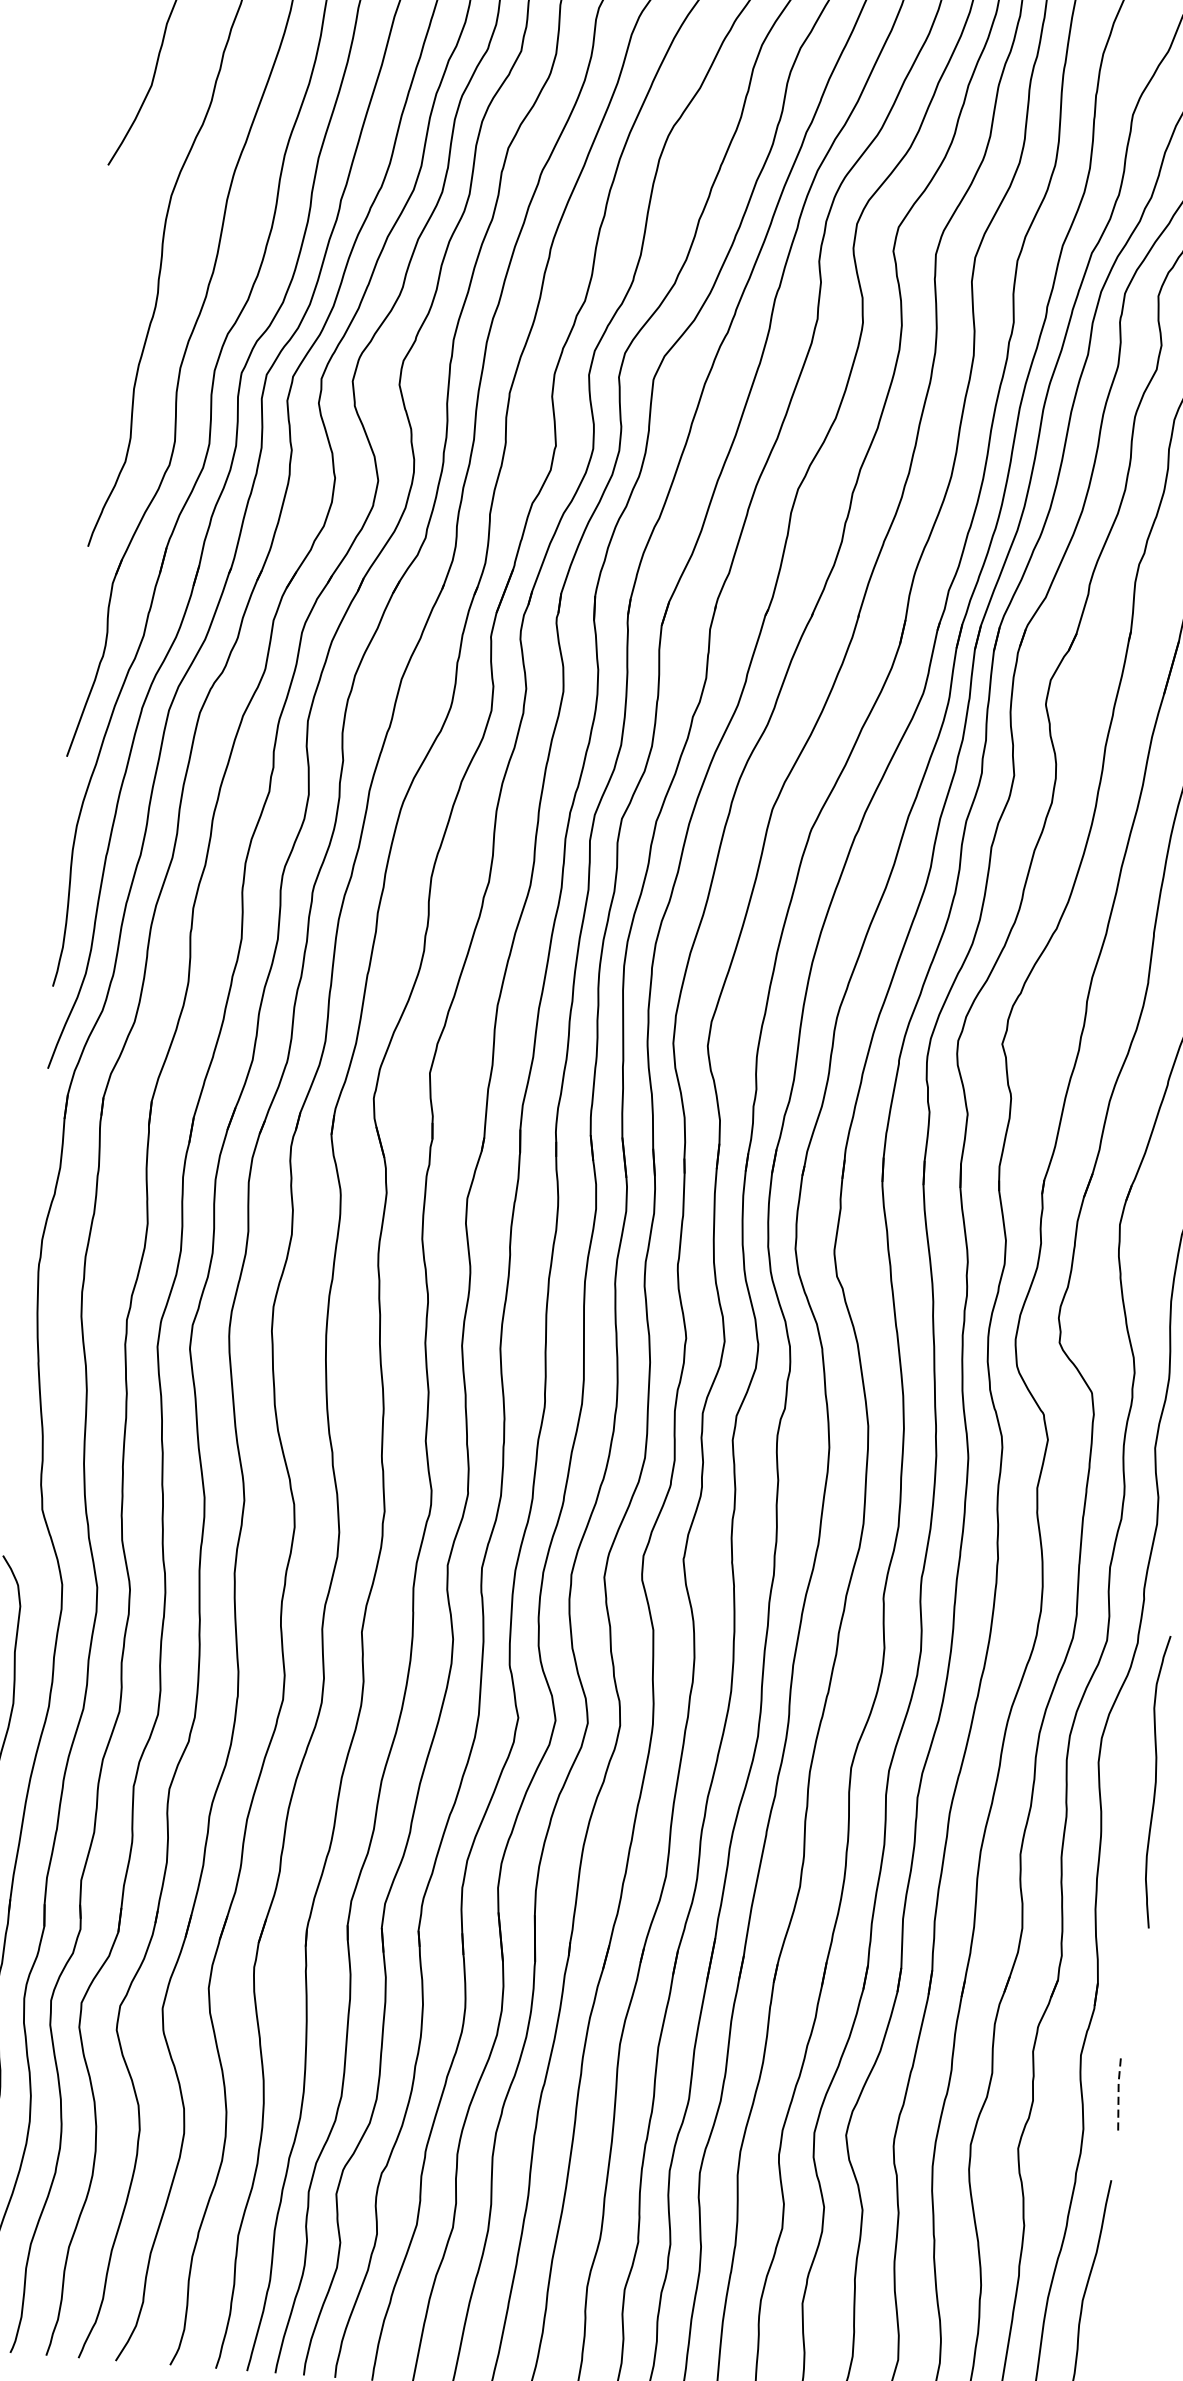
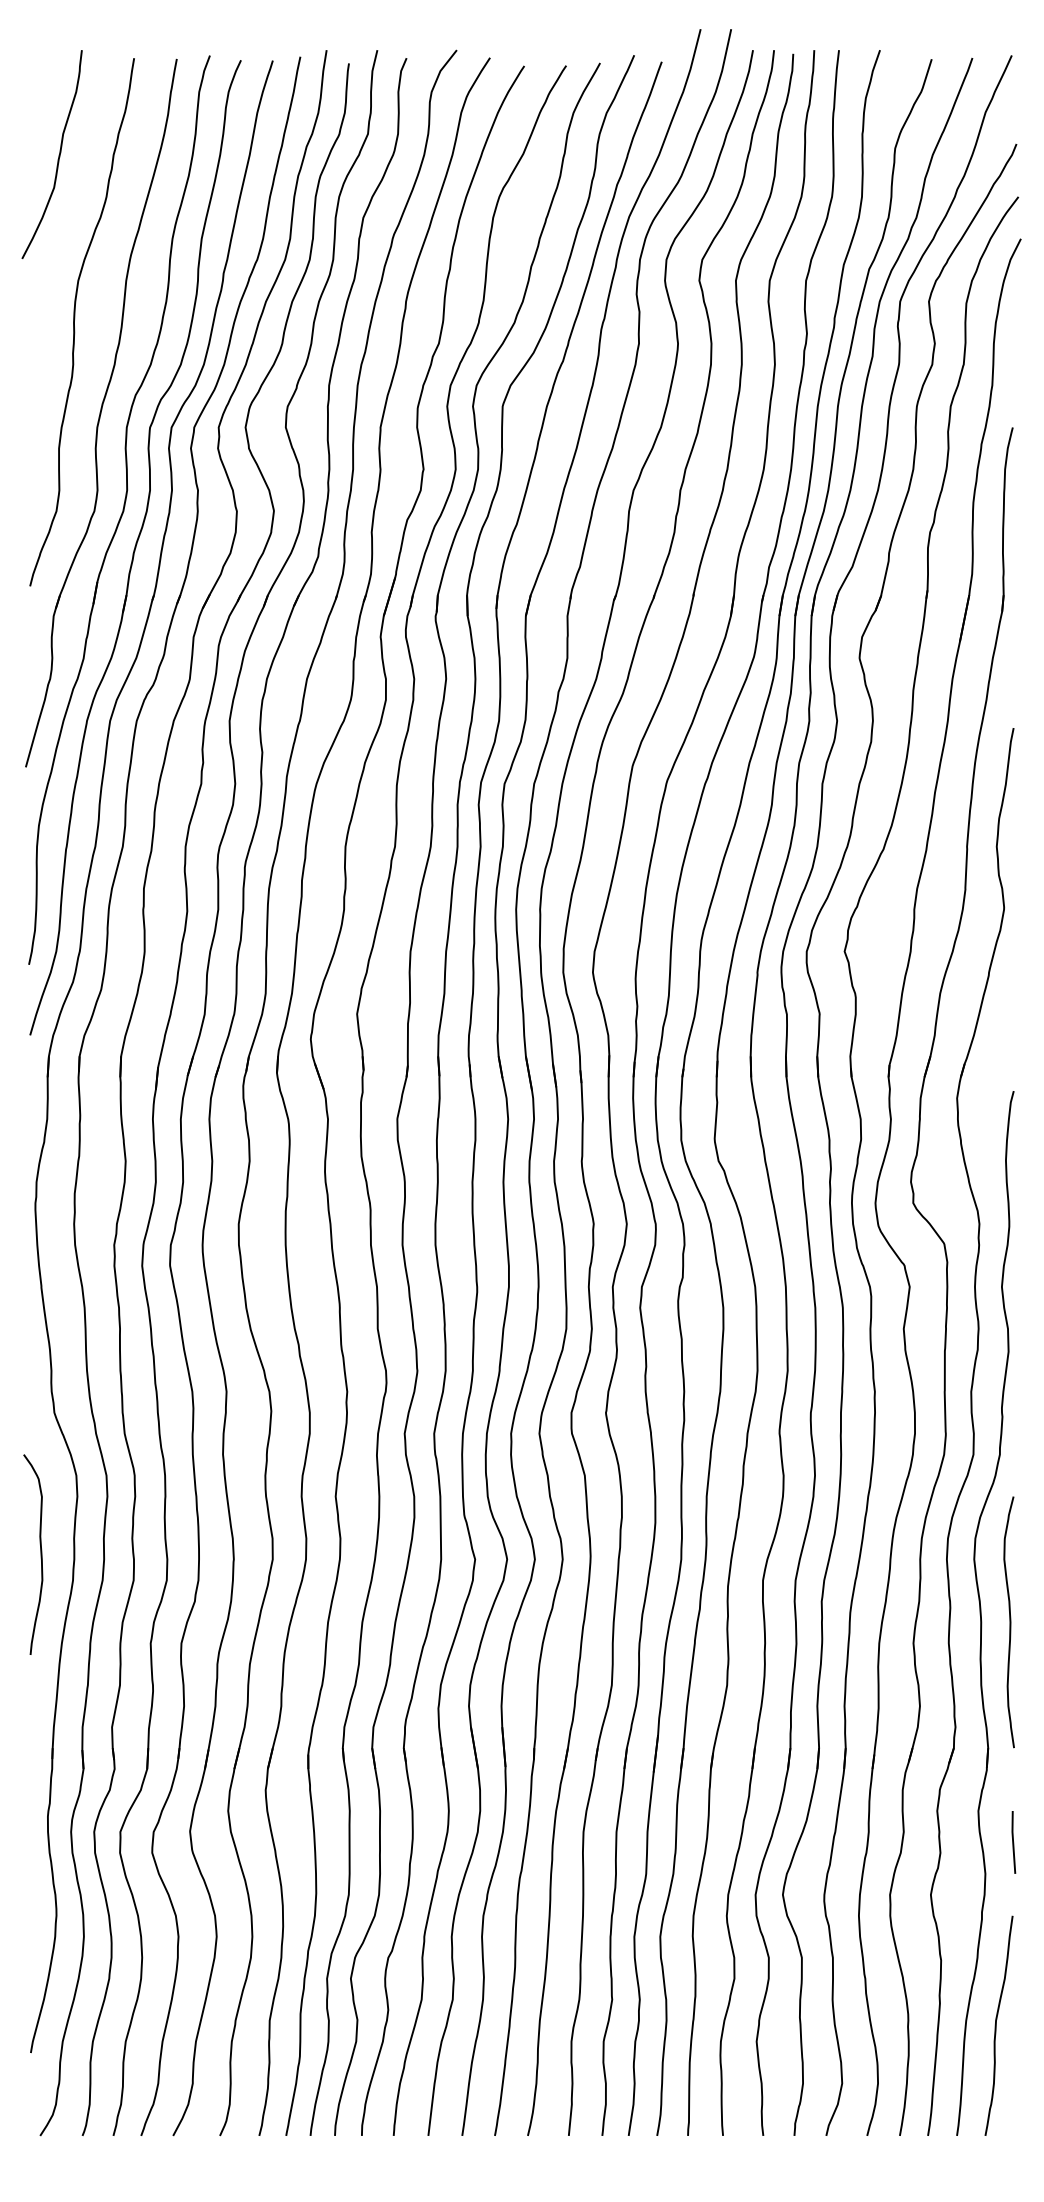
curve: (1154, 1782) -> (1009, 1622), moved
line: (1118, 2095) -> (1013, 1842), dashed -> solid

